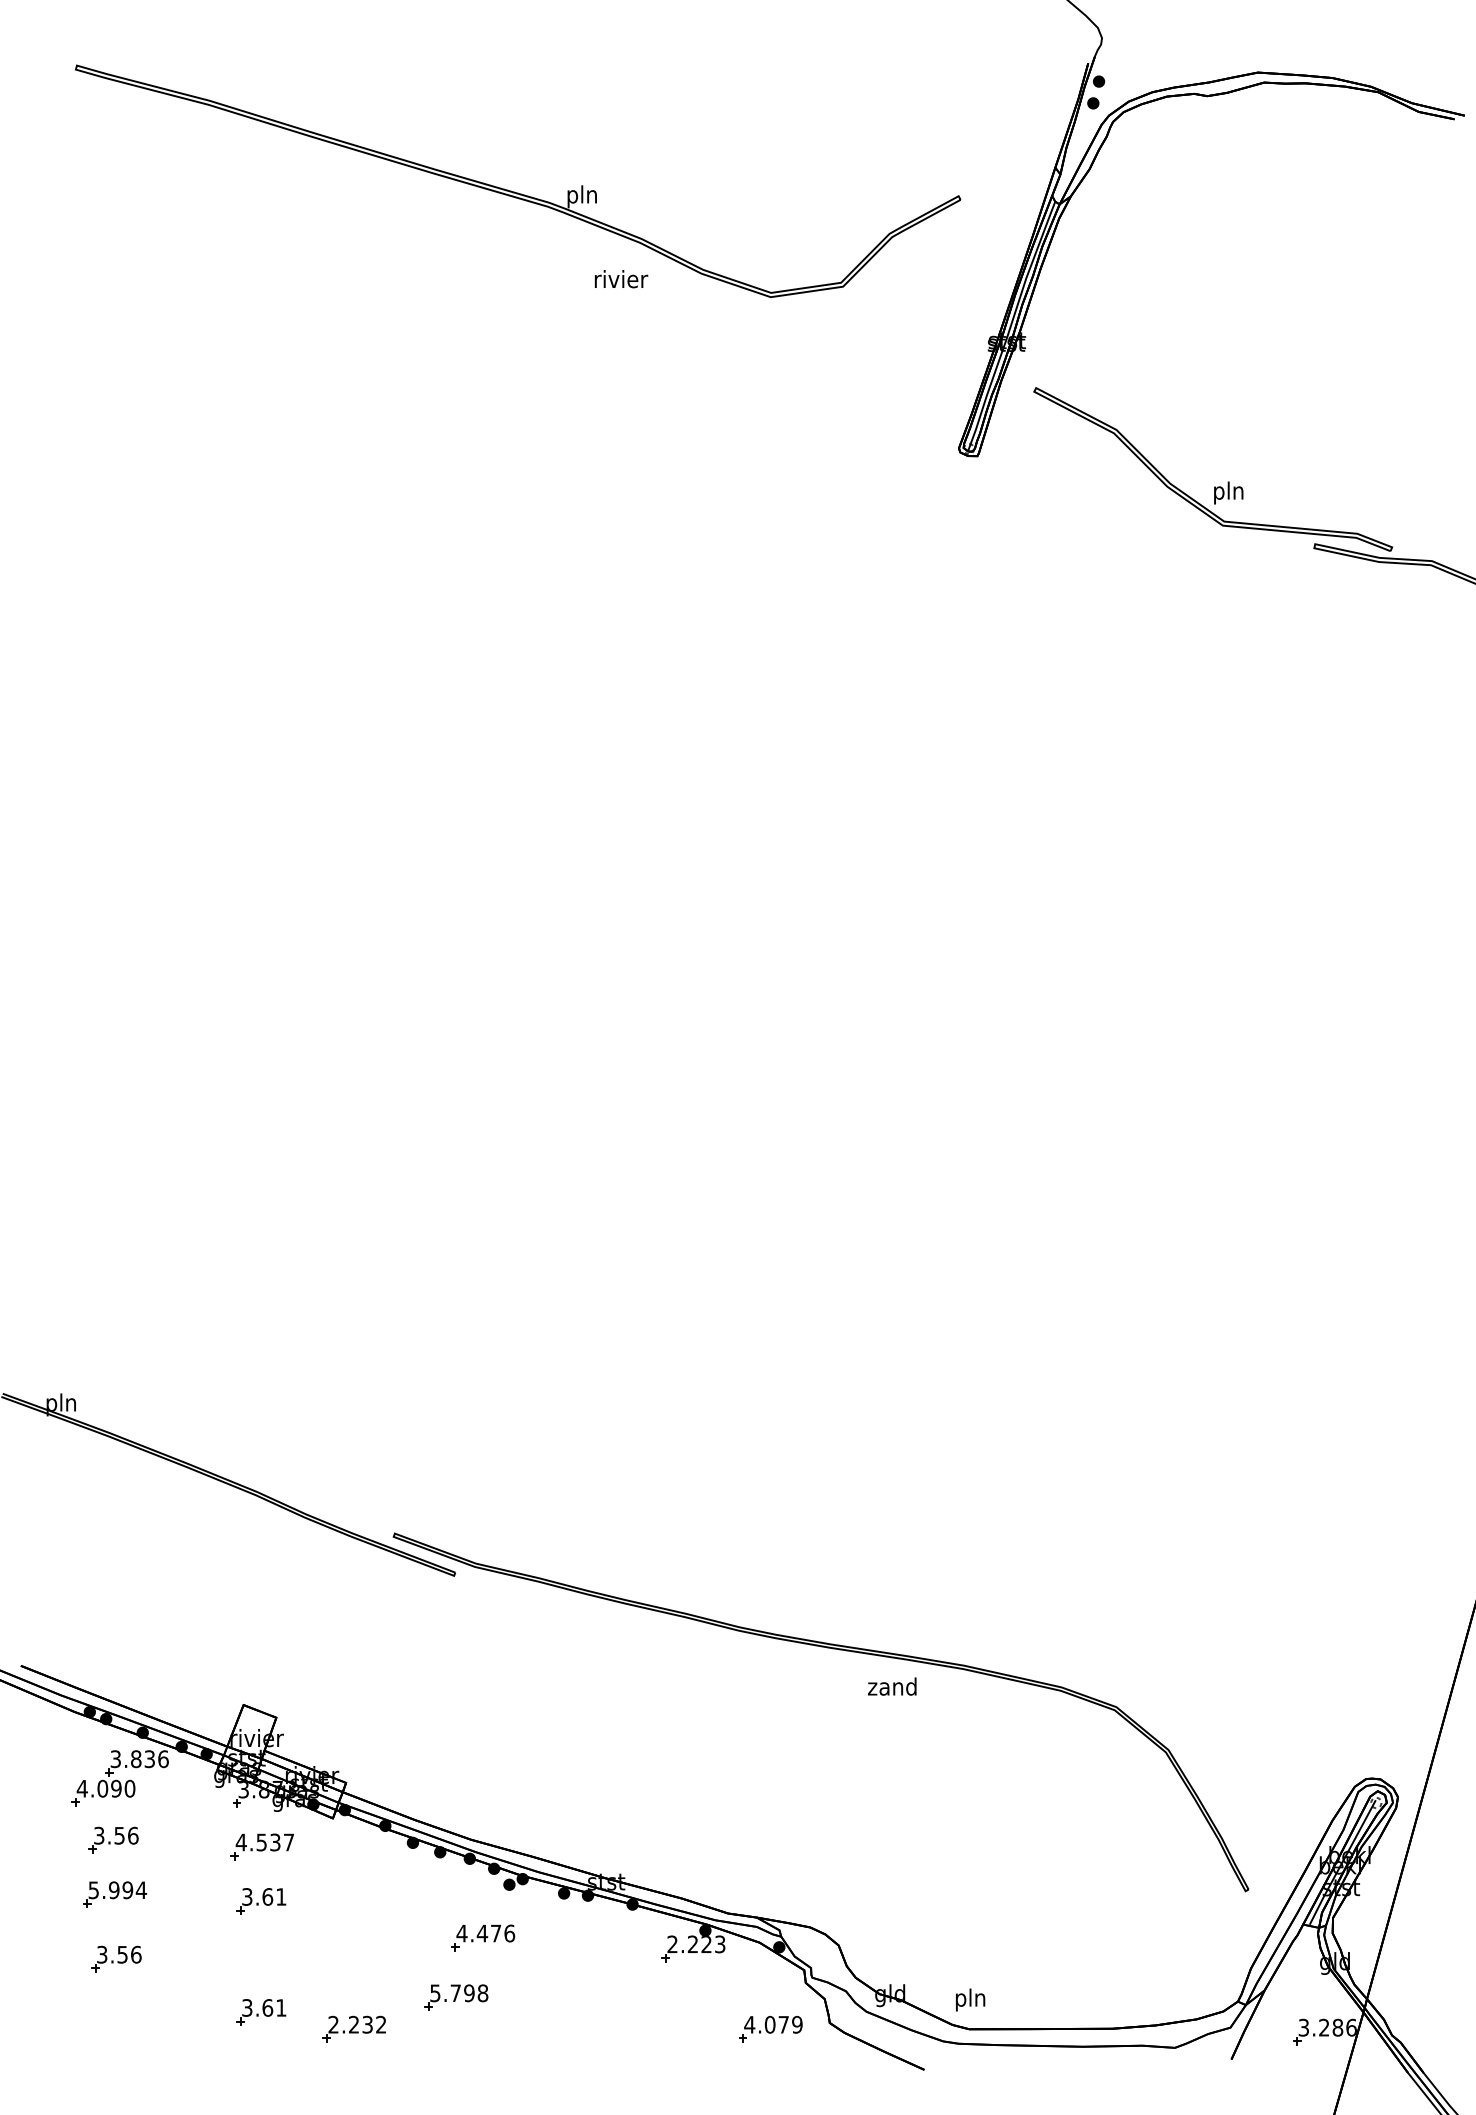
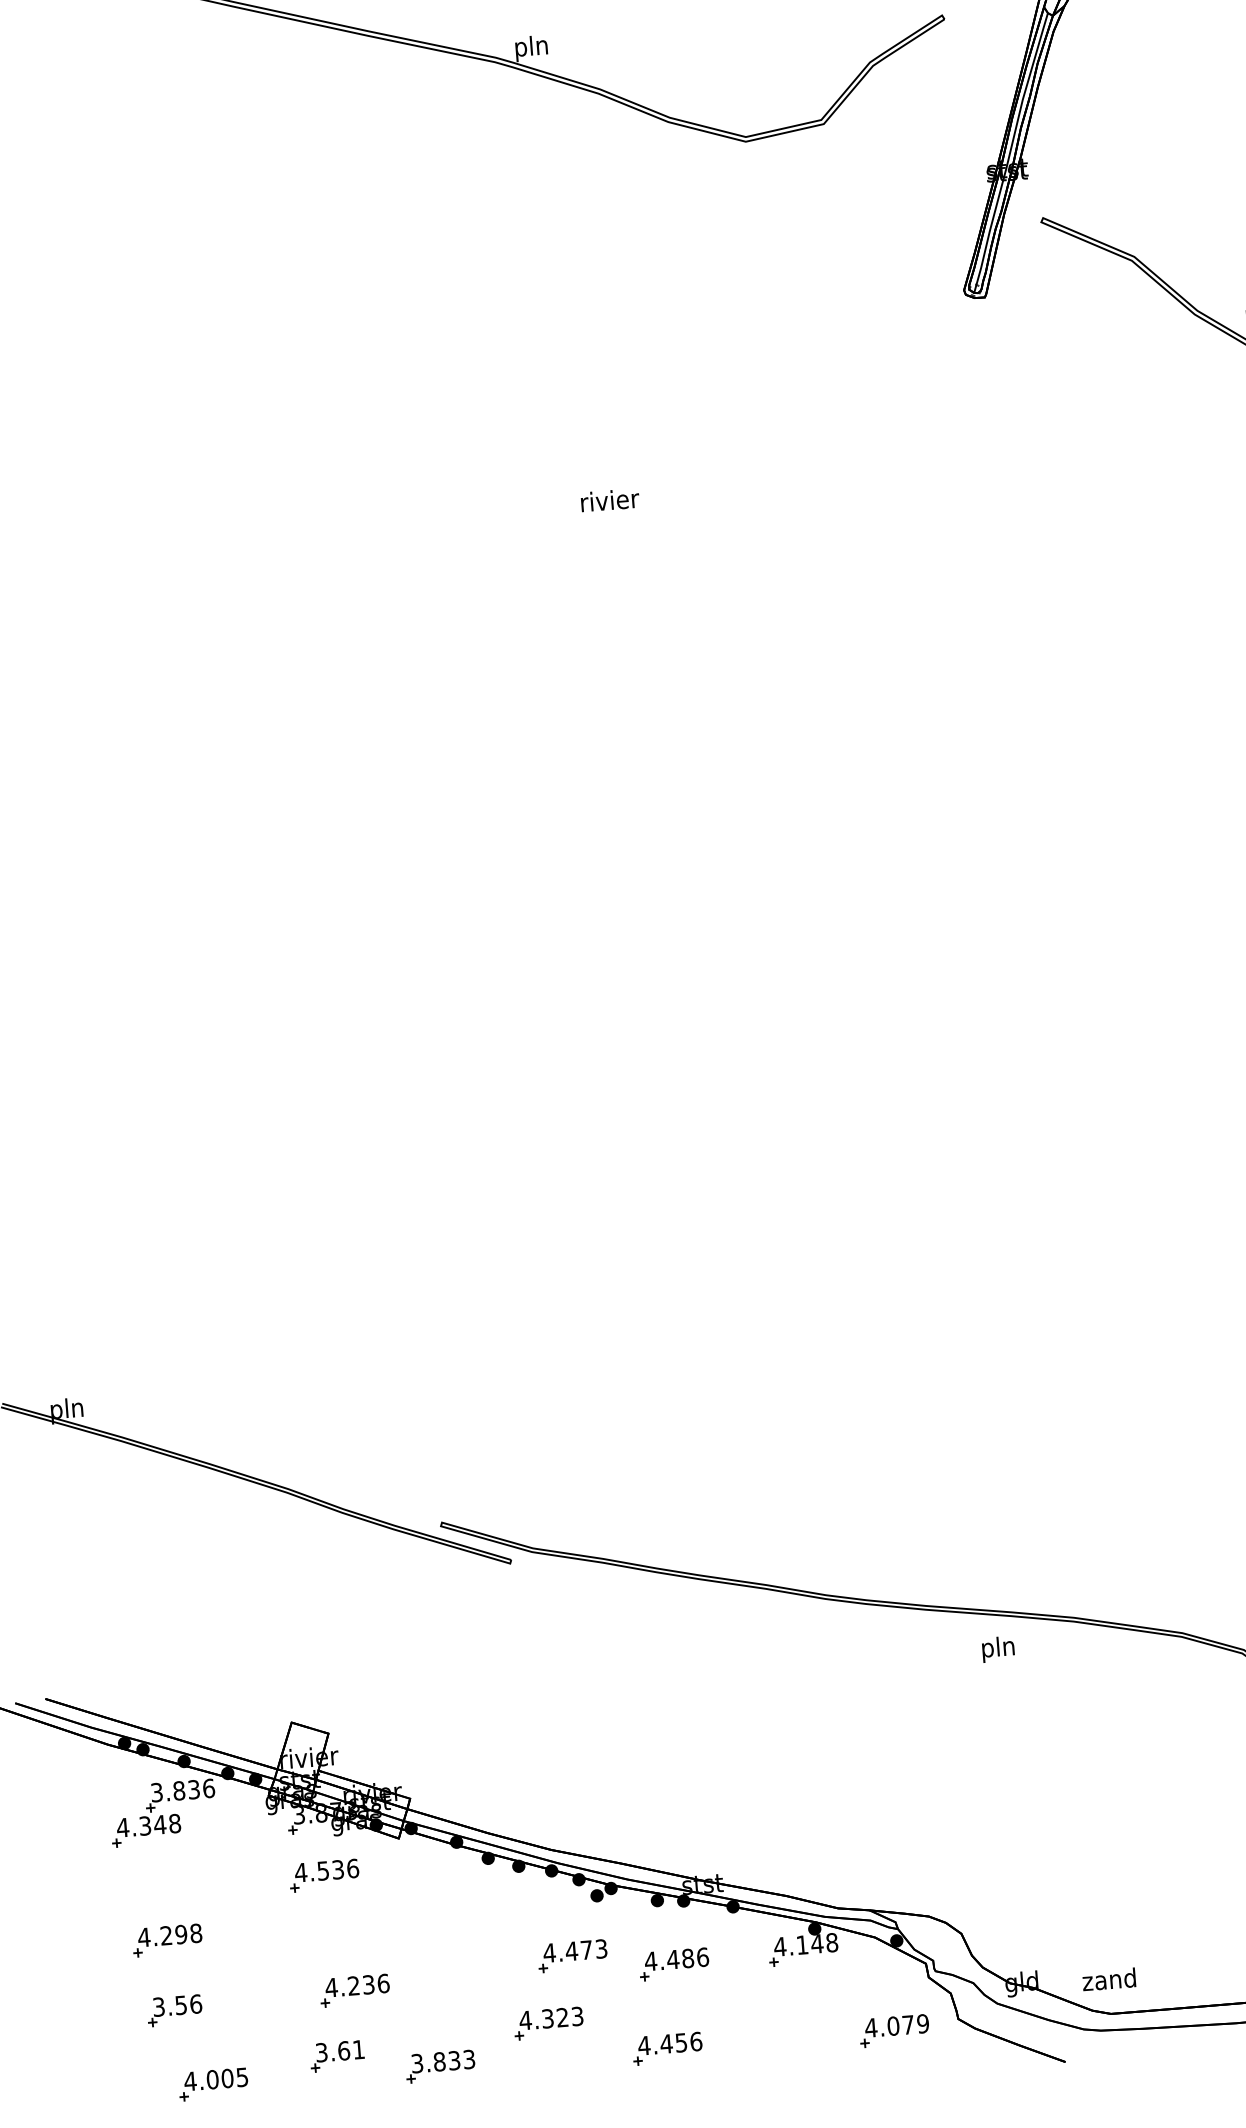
text: (621, 279) -> (610, 500), moved
text: (892, 1688) -> (998, 1648), zand -> pln
text: (116, 1788) -> (160, 1824), 4.090 -> 4.348
part: (113, 1839) -> (161, 1880), removed
text: (288, 1842) -> (352, 1868), 4.537 -> 4.536
text: (117, 1890) -> (170, 1935), 5.994 -> 4.298
part: (261, 1901) -> (328, 1935), removed
text: (509, 1933) -> (601, 1948), 4.476 -> 4.473
text: (696, 1944) -> (806, 1944), 2.223 -> 4.148
part: (574, 1952) -> (673, 1964), added
part: (281, 1953) -> (354, 1990), added
text: (458, 1993) -> (550, 2018), 5.798 -> 4.323
text: (969, 1999) -> (1108, 1981), pln -> zand
text: (357, 2024) -> (443, 2061), 2.232 -> 3.833
part: (146, 2028) -> (213, 2083), added
part: (562, 2028) -> (667, 2048), added

